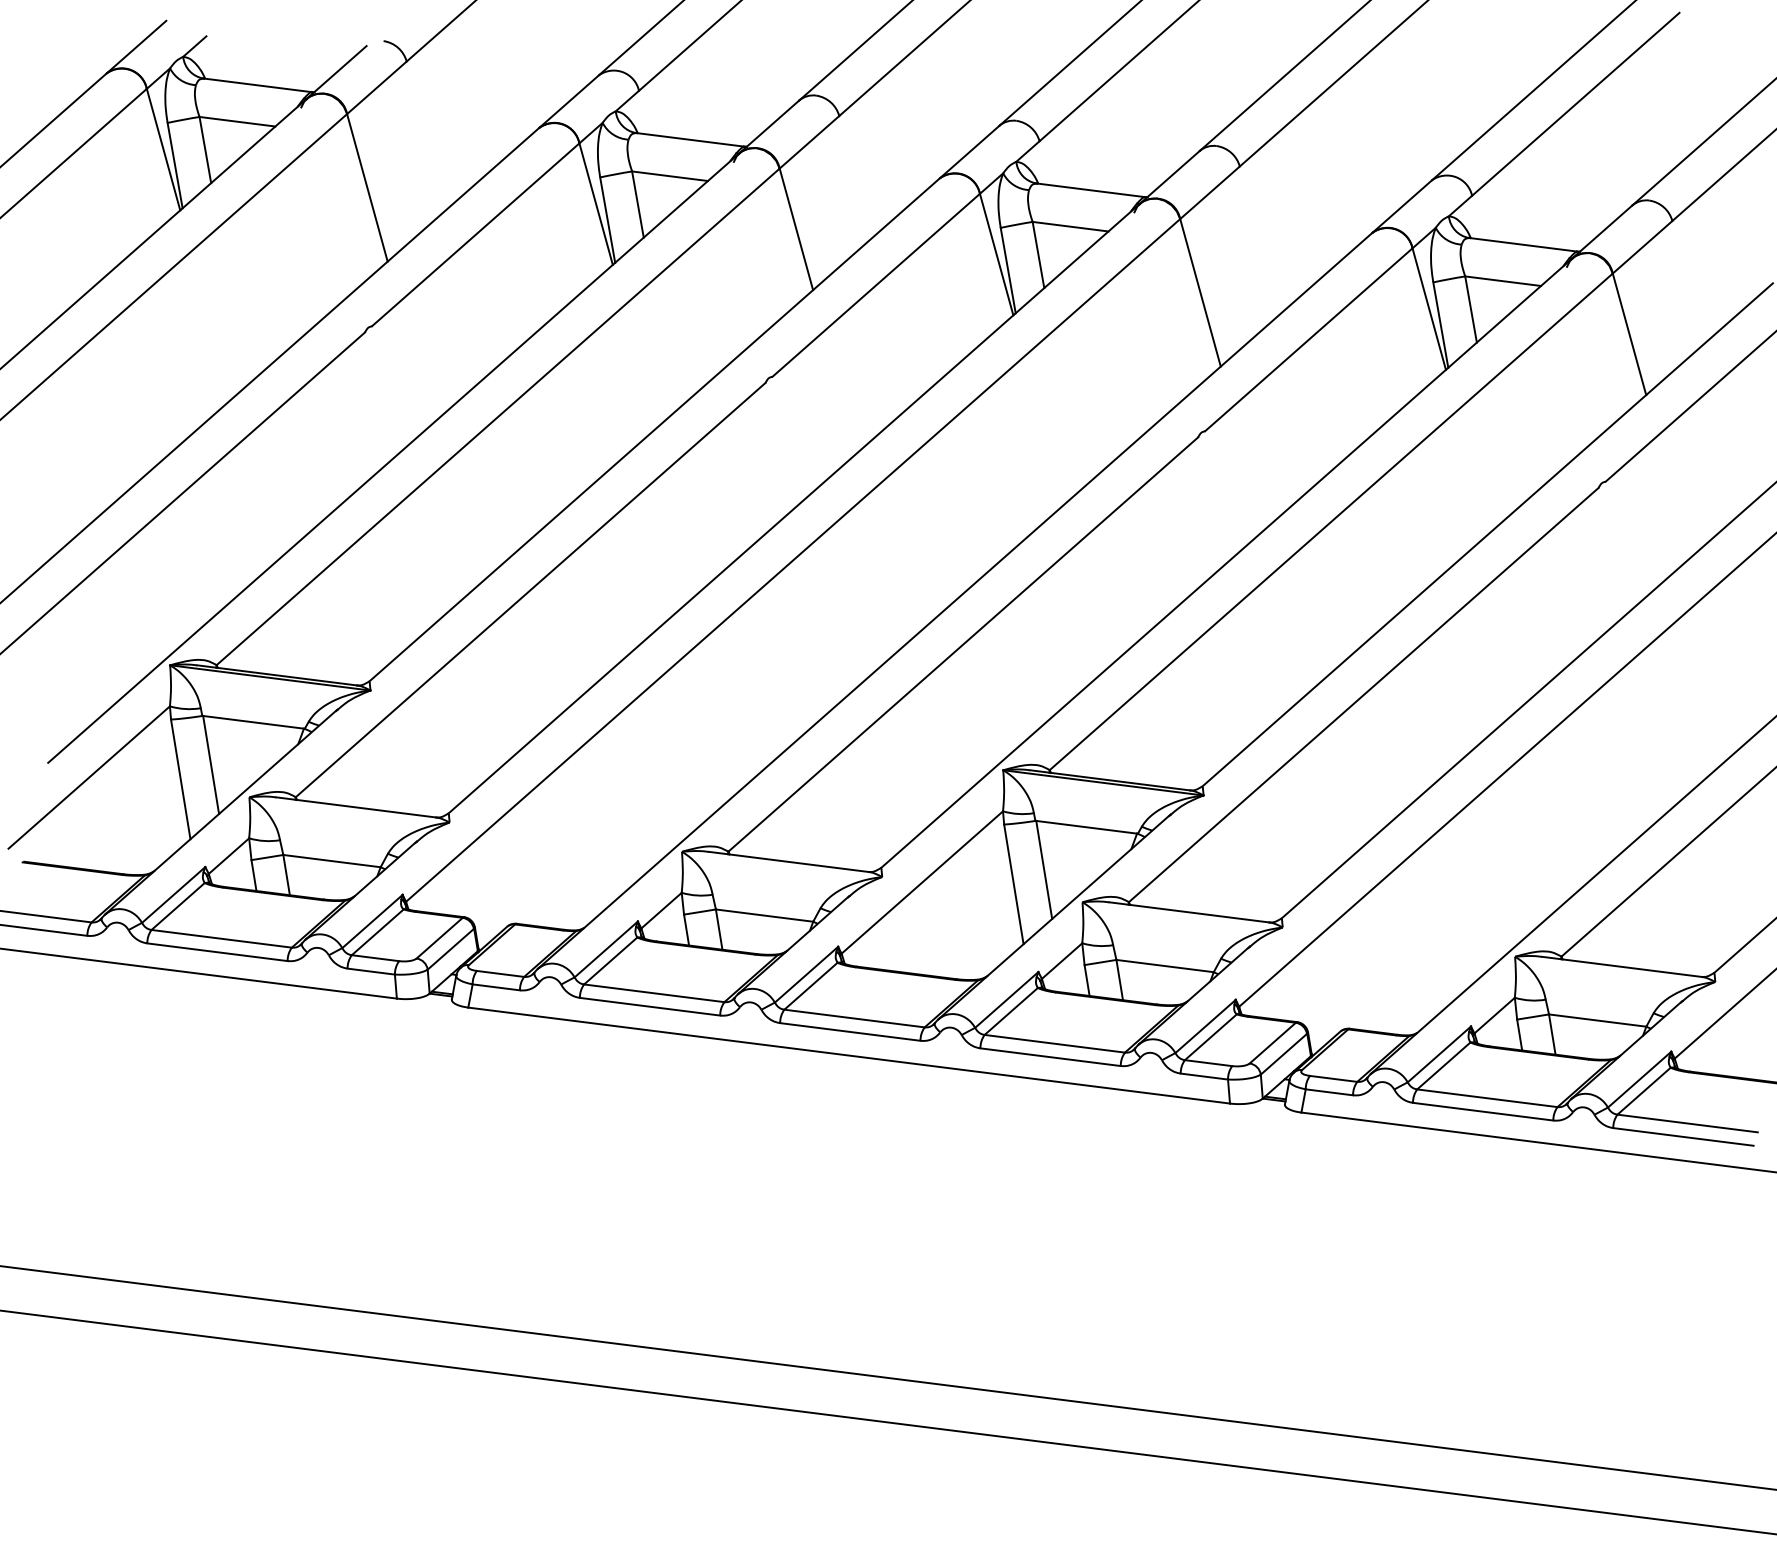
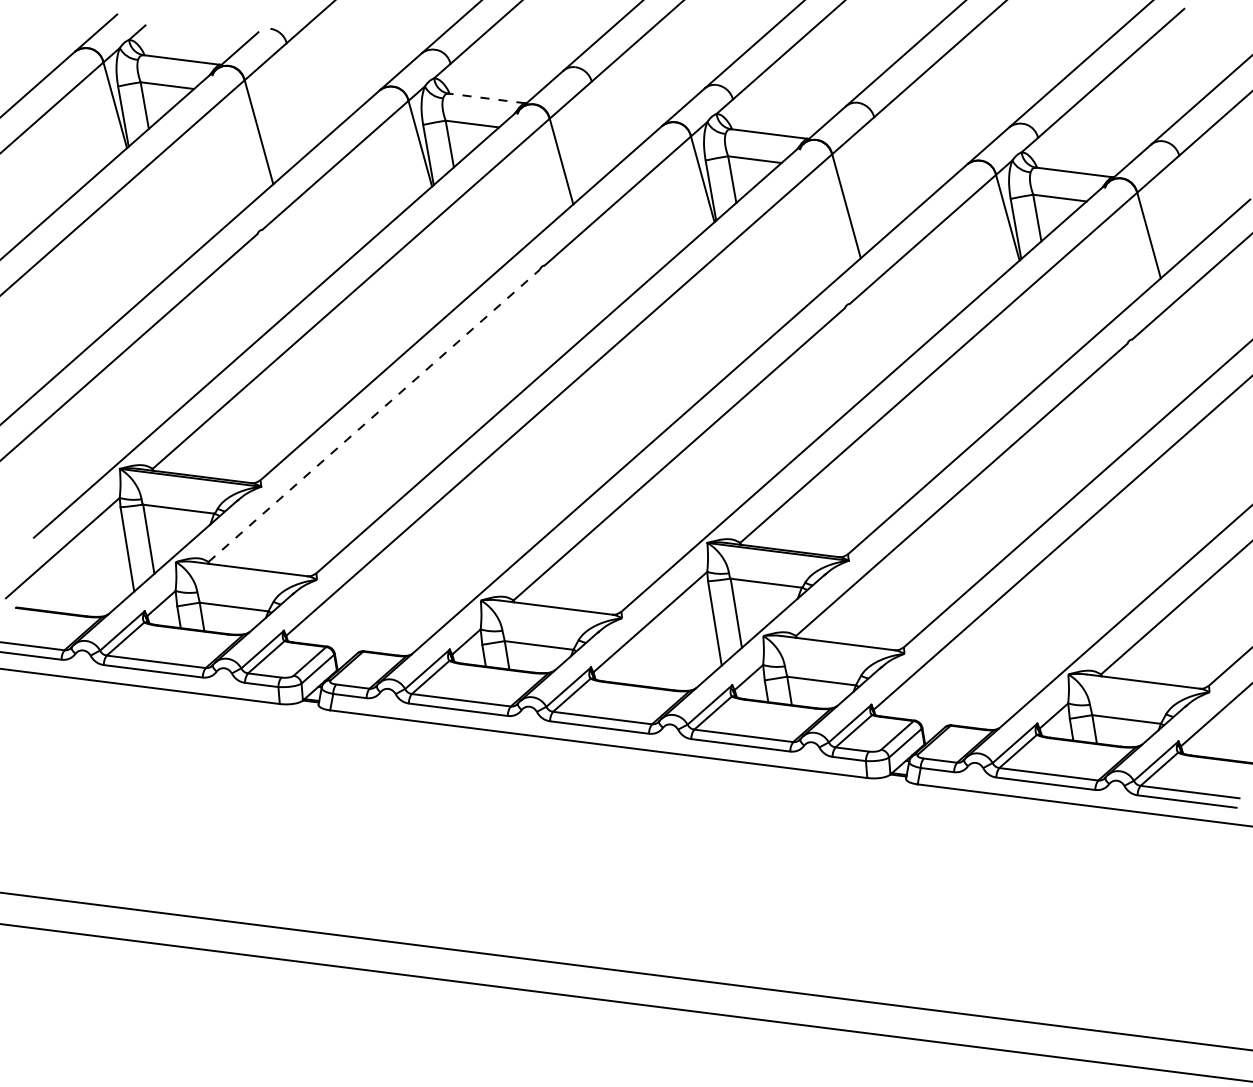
line: (689, 139) -> (486, 98), solid -> dashed
line: (531, 589) -> (374, 415), solid -> dashed

